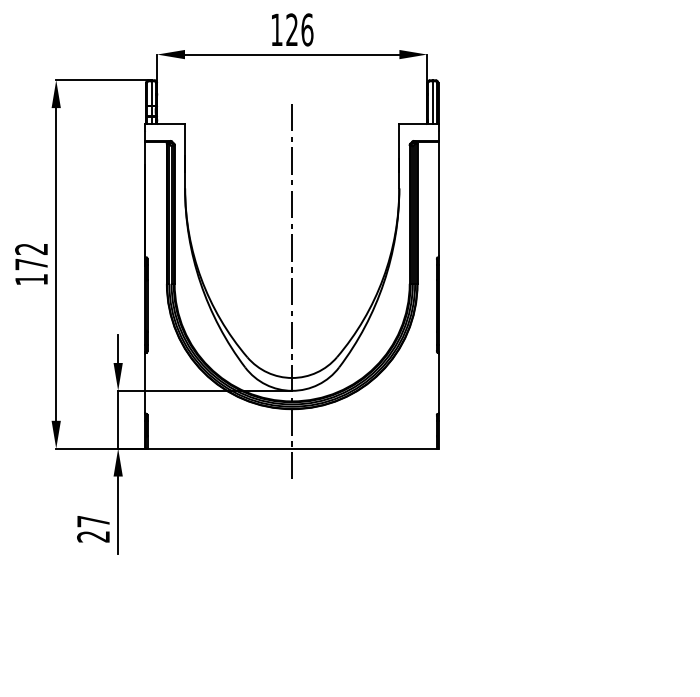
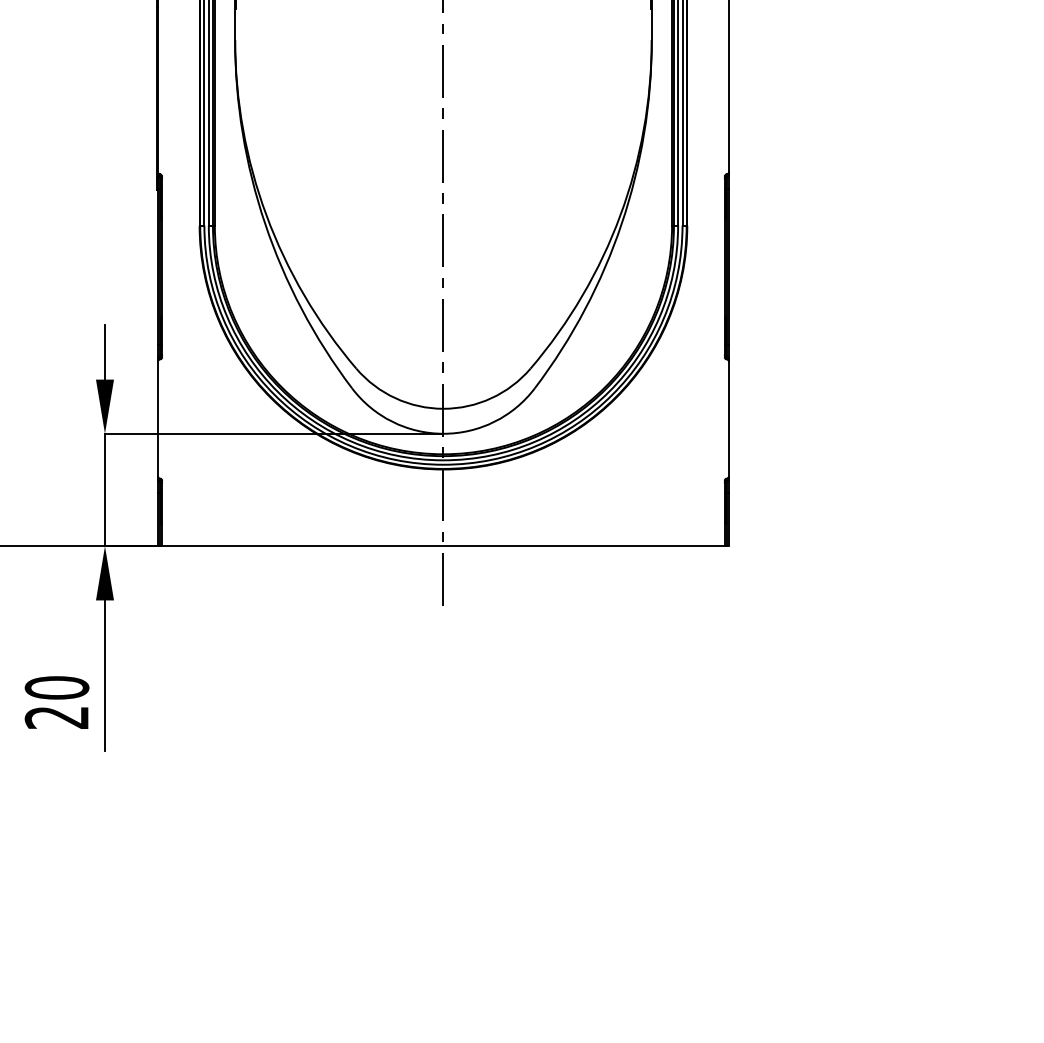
text: (93, 521) -> (56, 687), 27 -> 20

